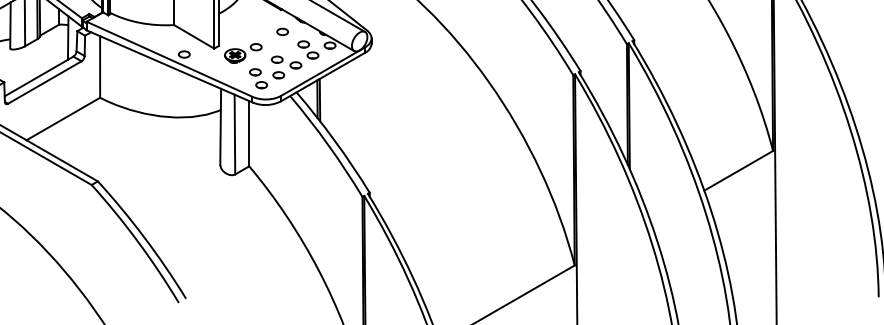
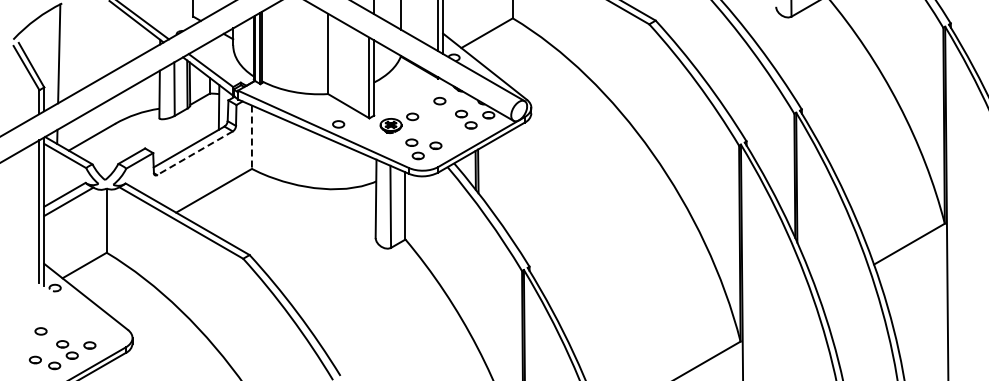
part: (286, 62) -> (443, 132), removed
line: (99, 67) -> (251, 137), solid -> dashed
line: (45, 82) -> (195, 153), solid -> dashed

